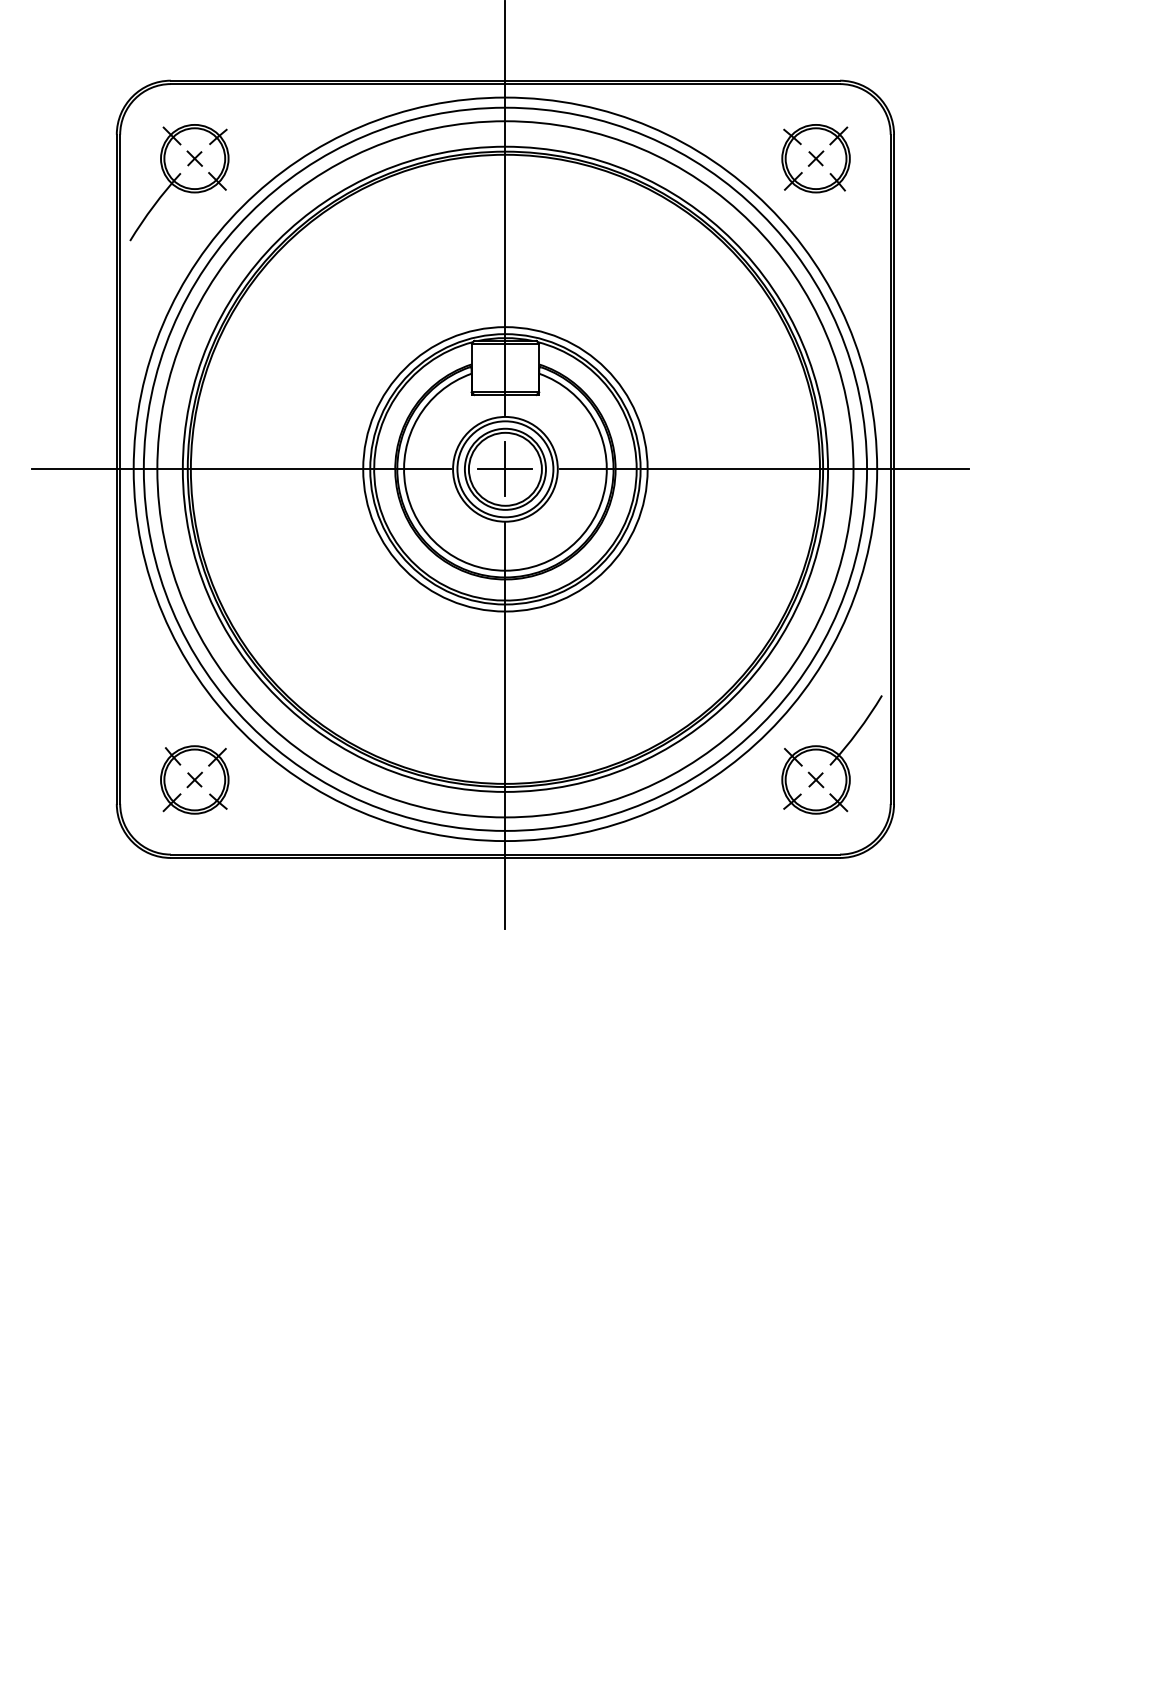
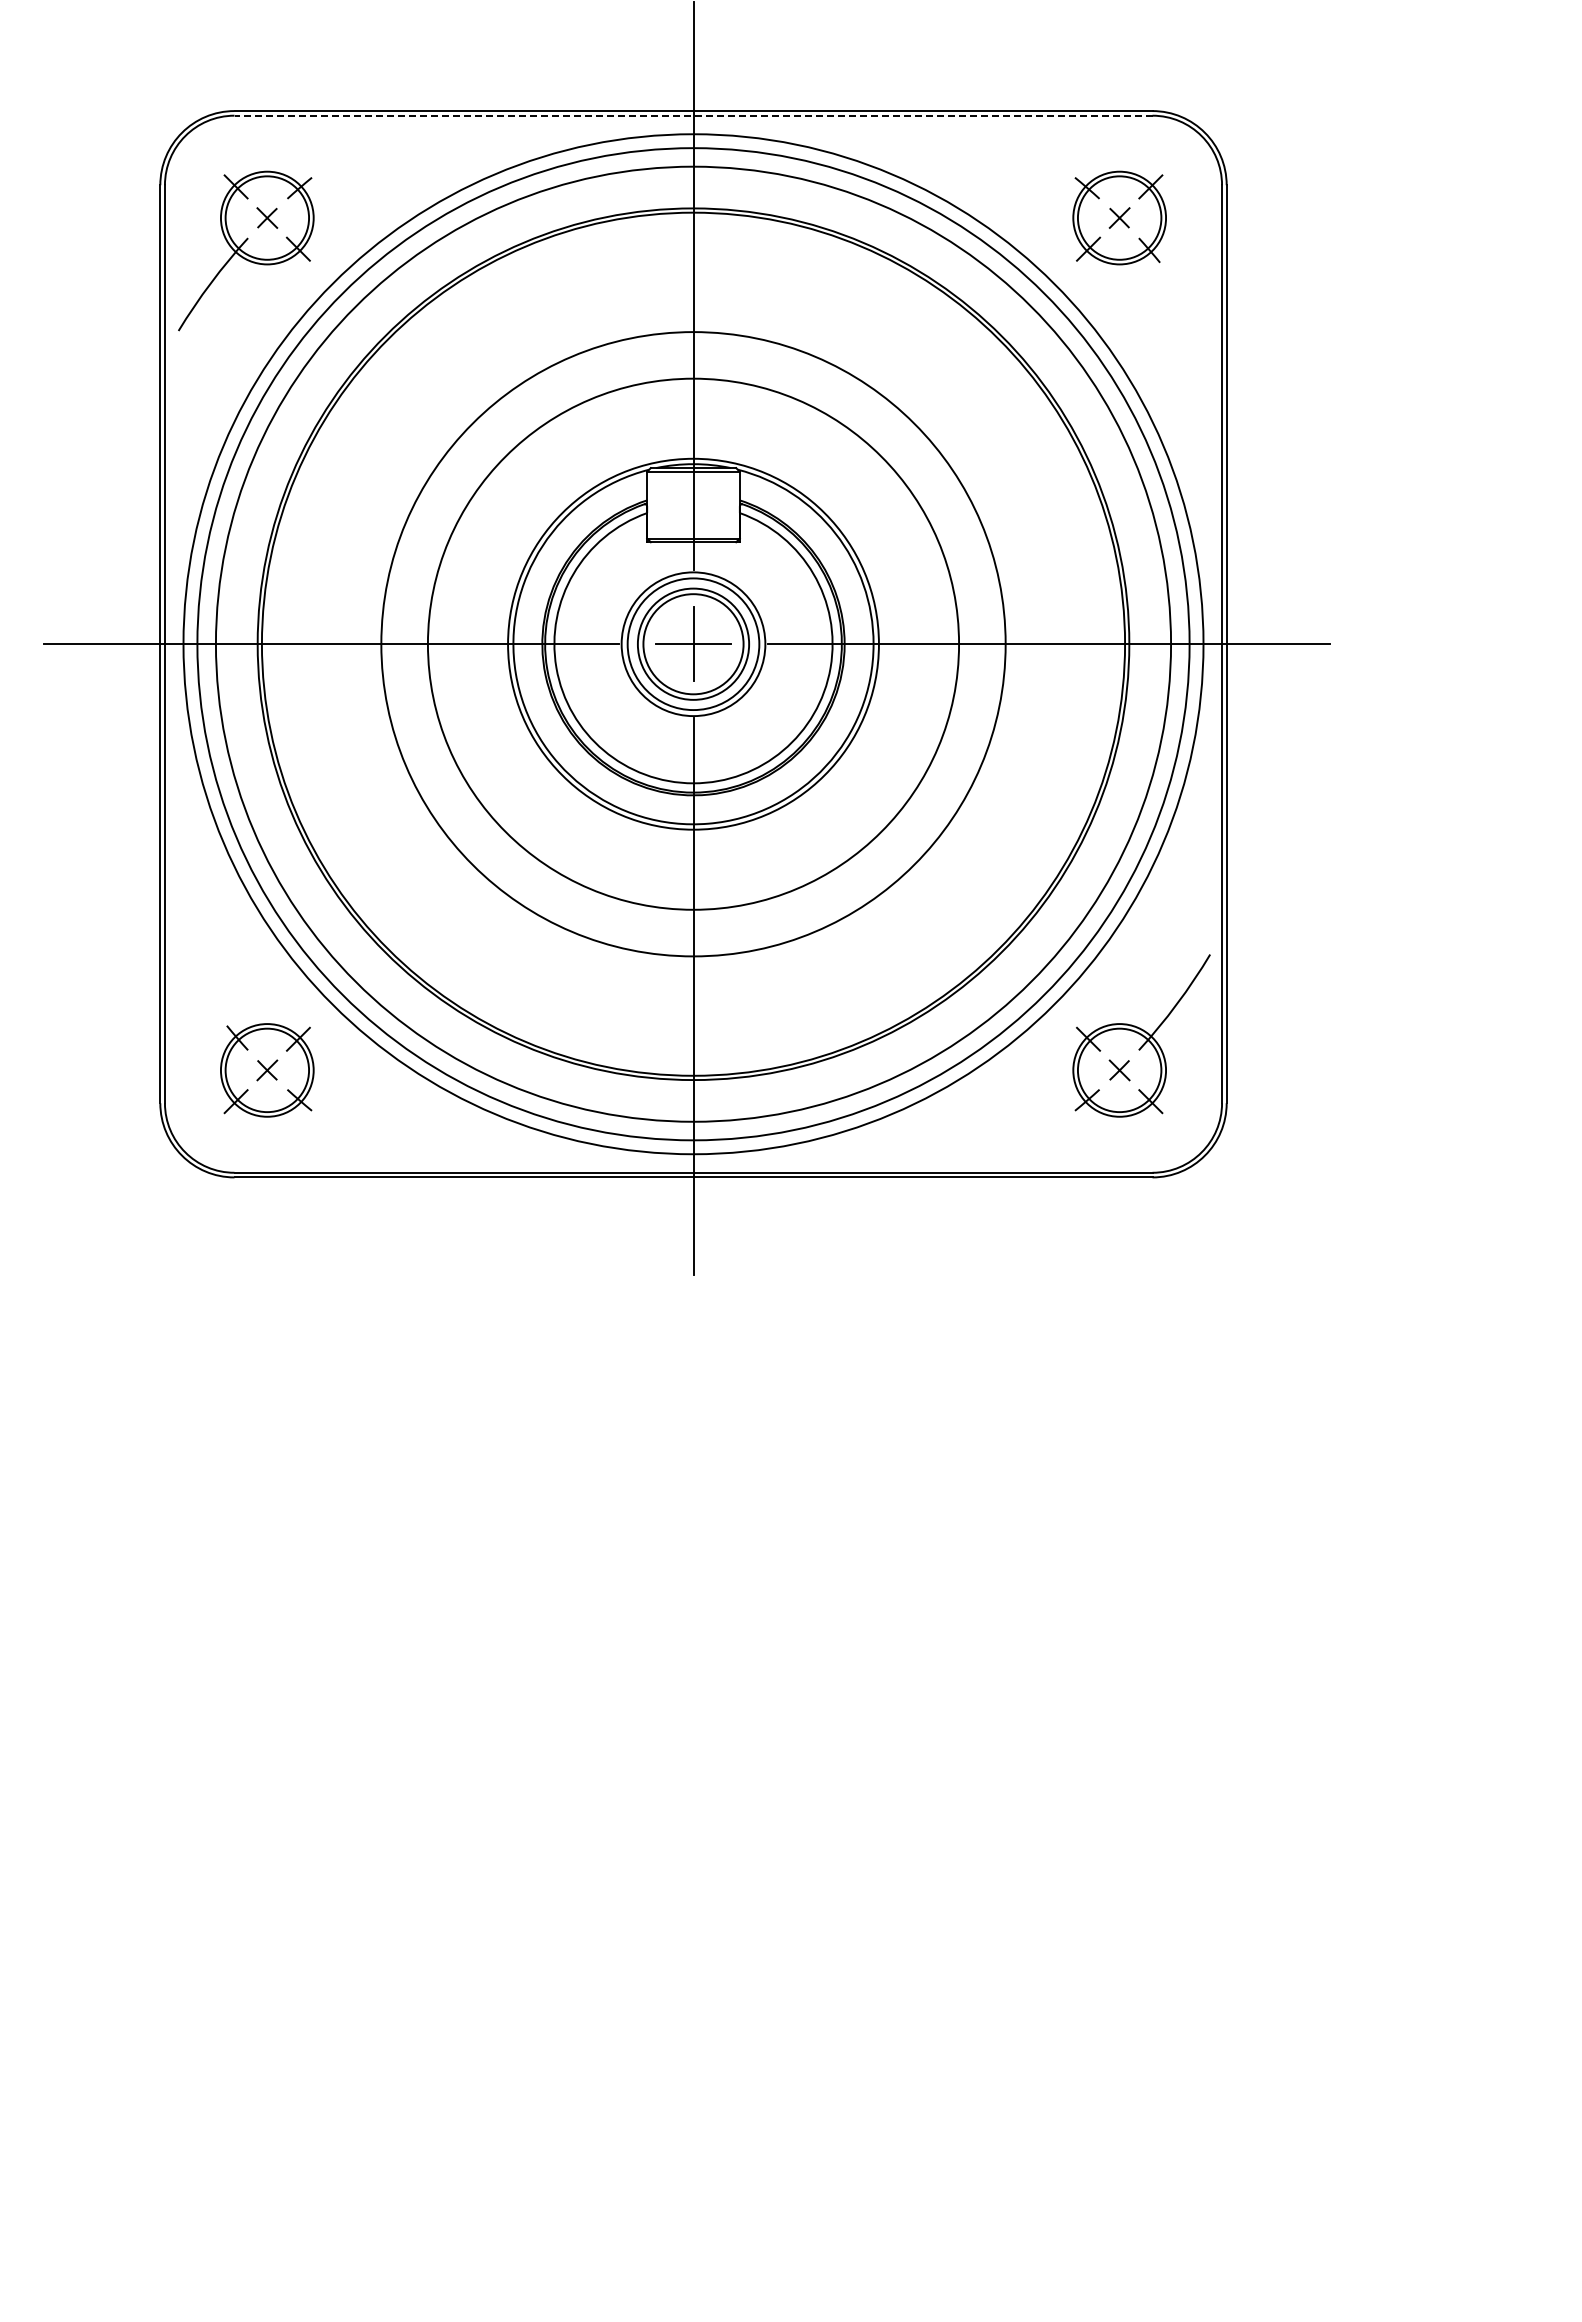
line: (505, 83) -> (693, 115), solid -> dashed
circle: (505, 468) -> (693, 643), size x0.6
circle: (505, 469) -> (693, 644), size x1.6

